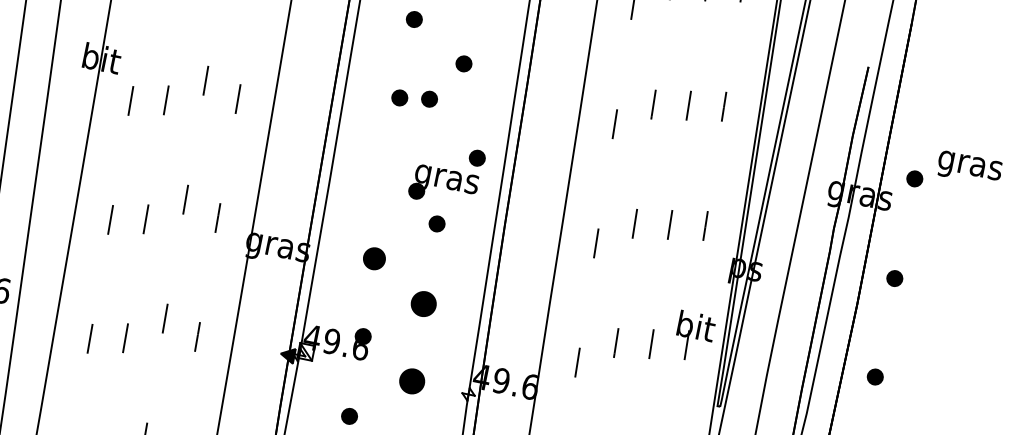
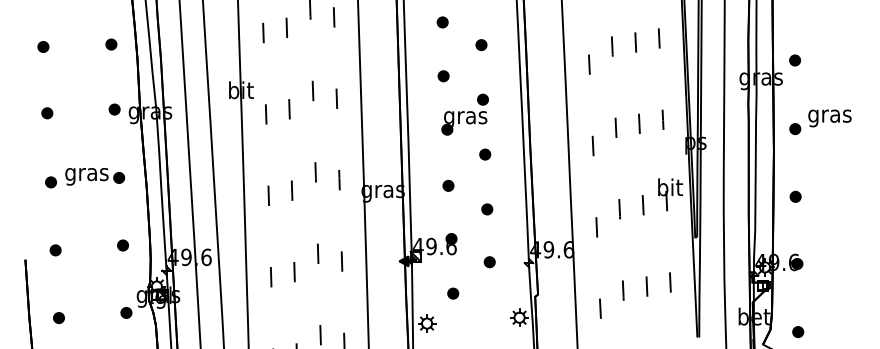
part: (429, 99) -> (463, 73), removed
text: (968, 168) -> (829, 118), moved
part: (446, 174) -> (464, 114), moved
part: (374, 257) -> (448, 185), size x0.71
part: (424, 304) -> (487, 209), size x0.62
part: (411, 381) -> (489, 262), size x0.62

